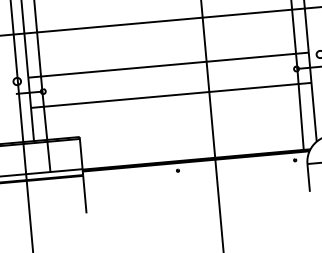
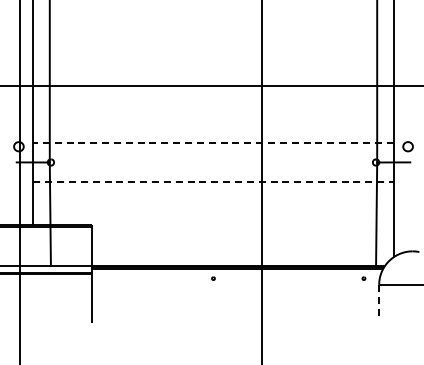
line: (167, 65) -> (212, 143), solid -> dashed
line: (171, 95) -> (213, 181), solid -> dashed
line: (308, 177) -> (379, 302), solid -> dashed

